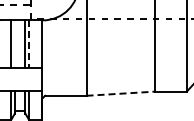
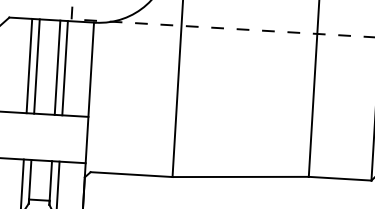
line: (14, 44) -> (36, 67), added
line: (29, 44) -> (65, 68), dashed -> solid
line: (121, 93) -> (241, 176), dashed -> solid

